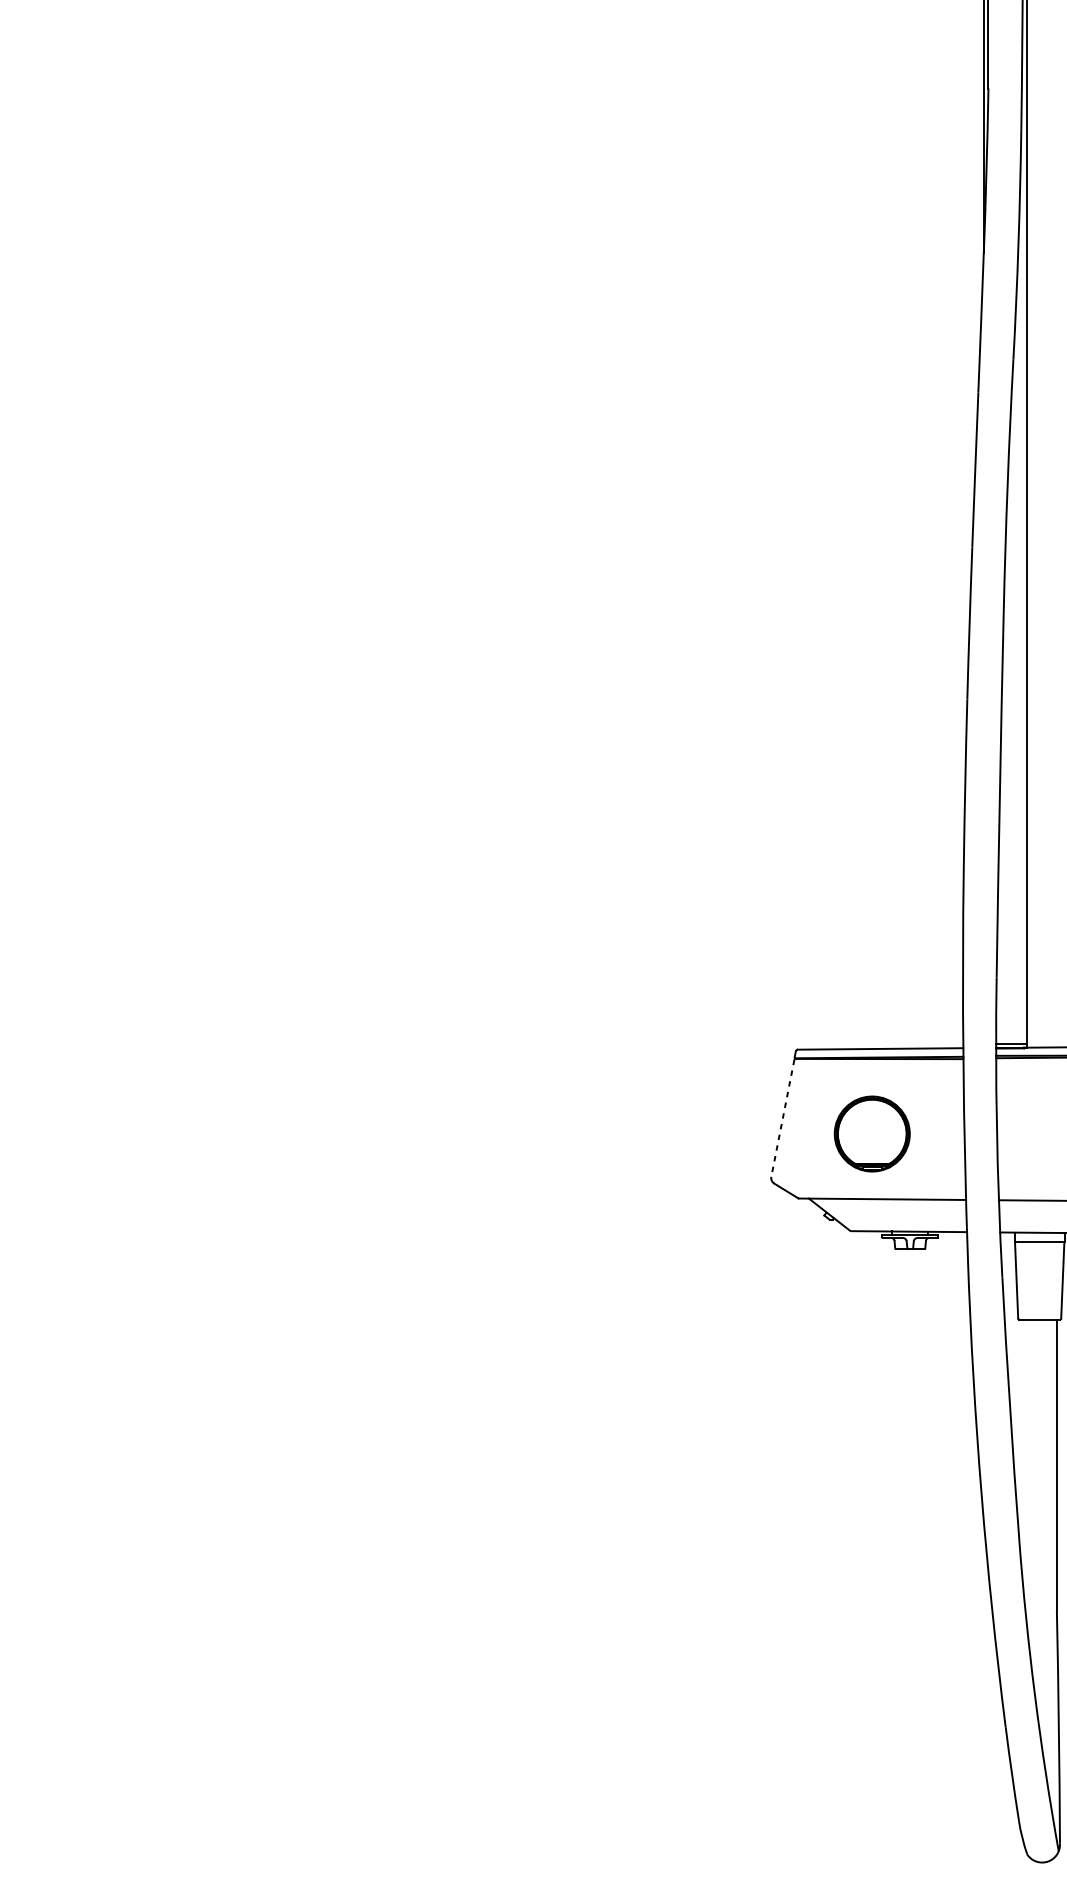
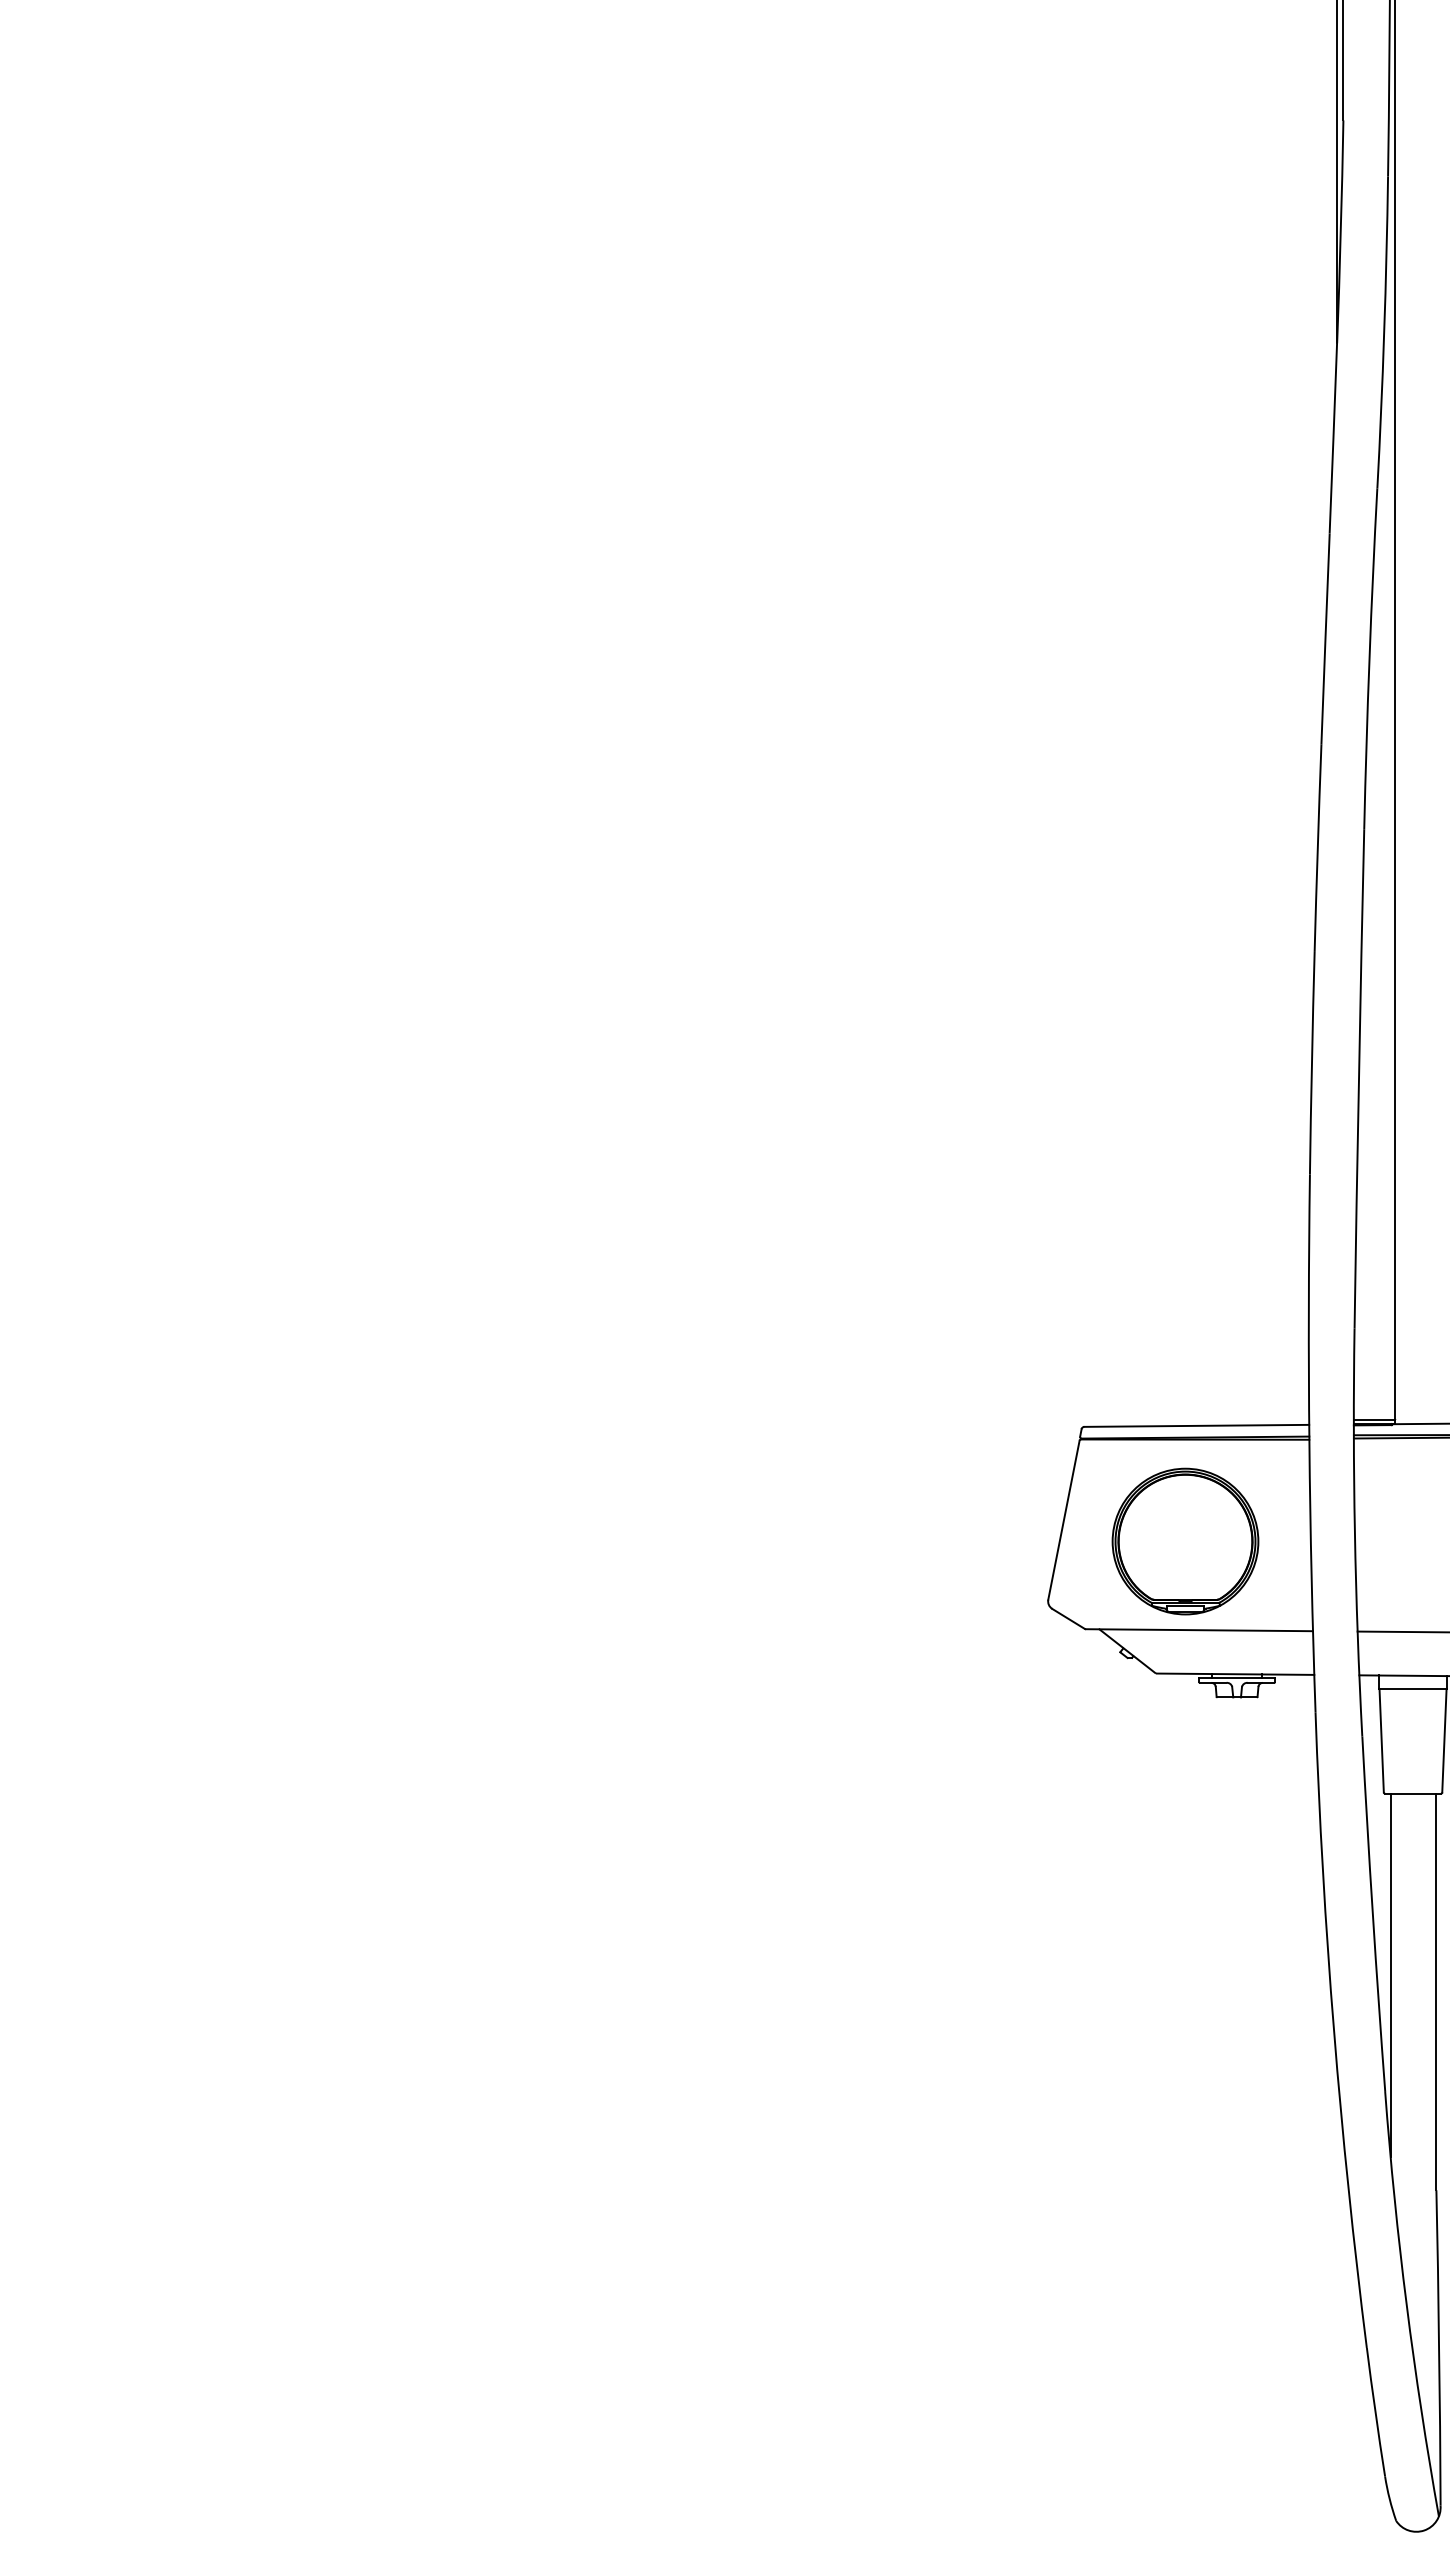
line: (782, 1118) -> (1063, 1520), dashed -> solid
part: (872, 1133) -> (1185, 1541), size x1.43
line: (1023, 1452) -> (1390, 1974), added

